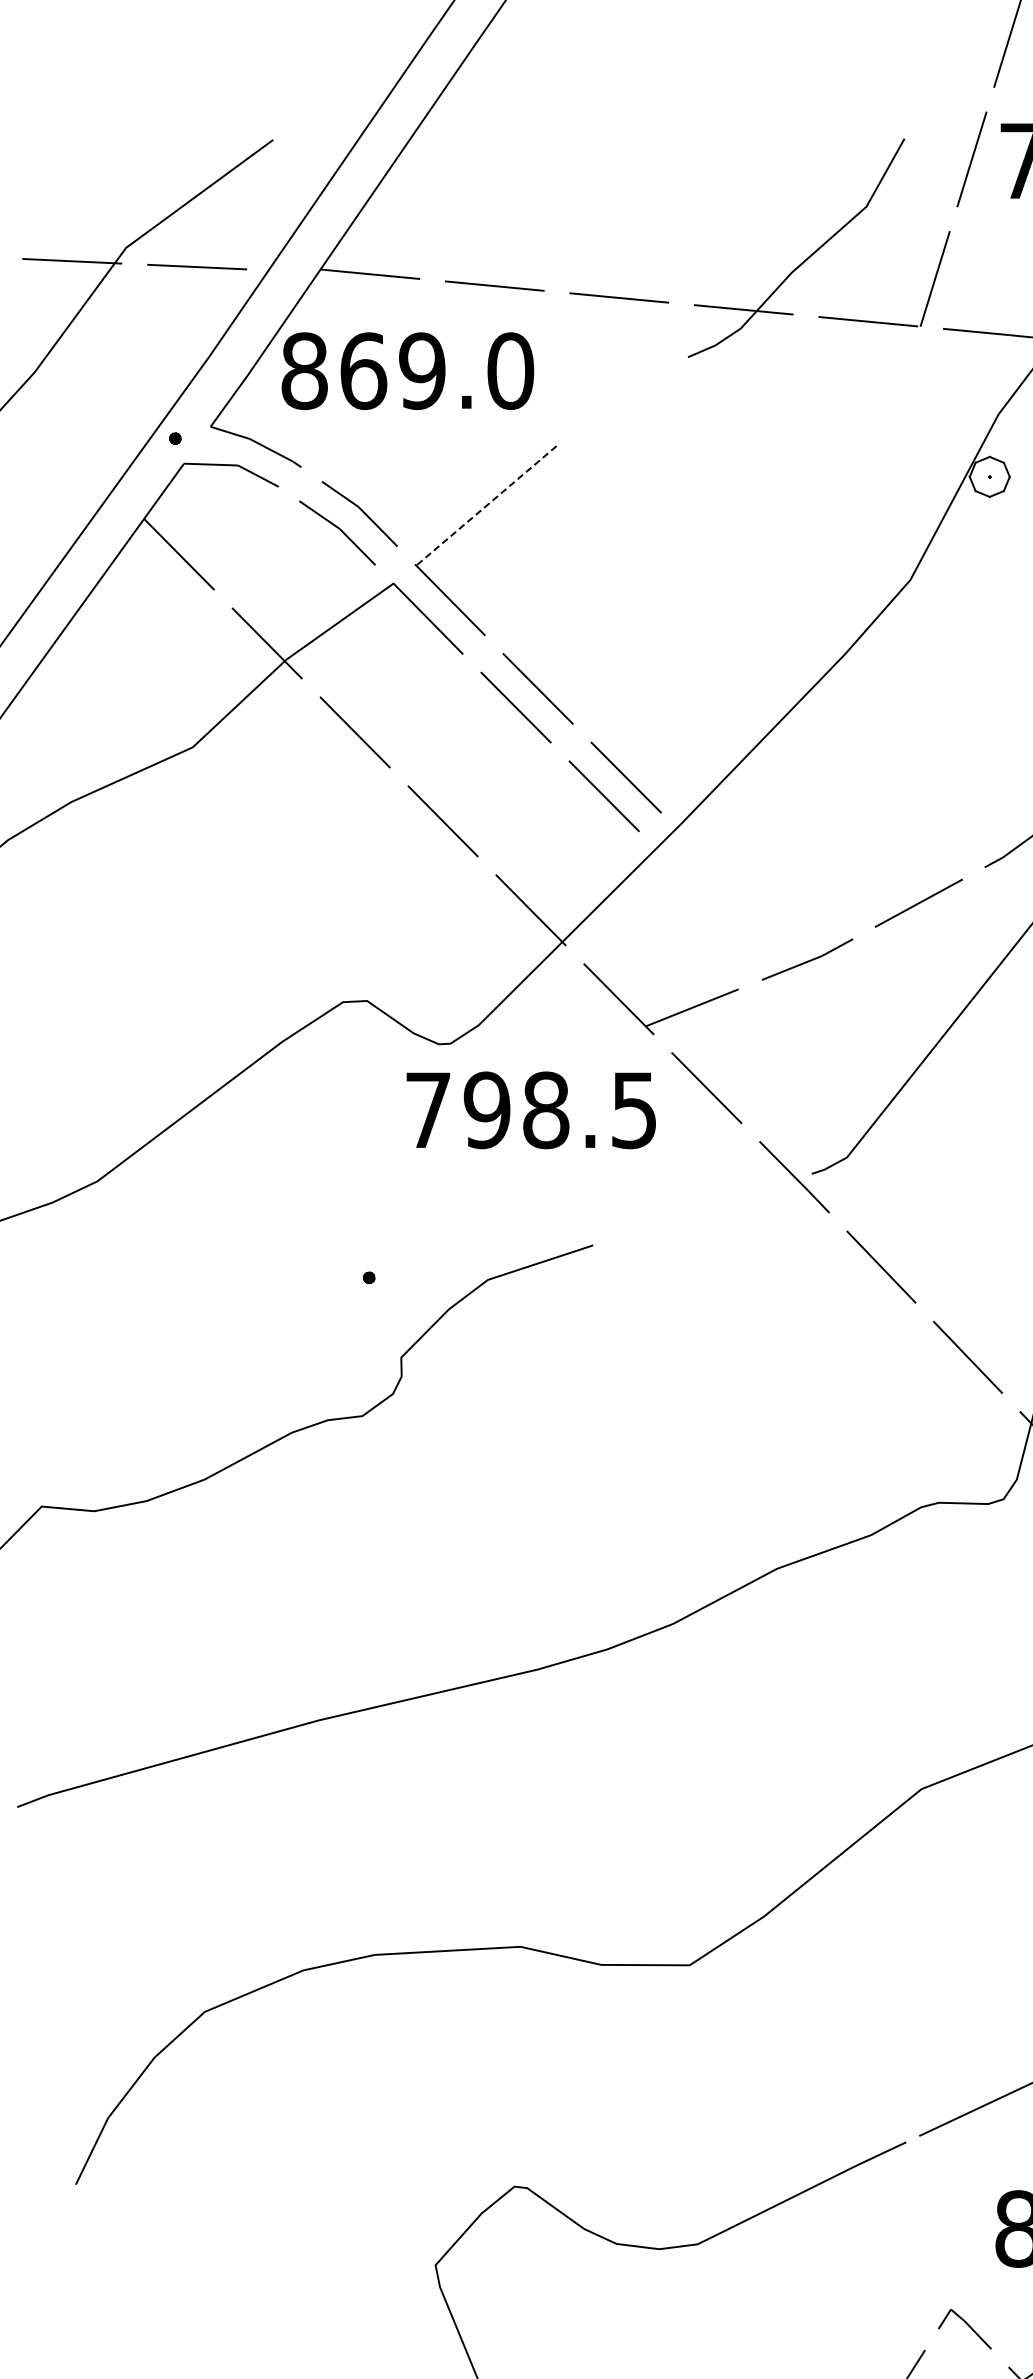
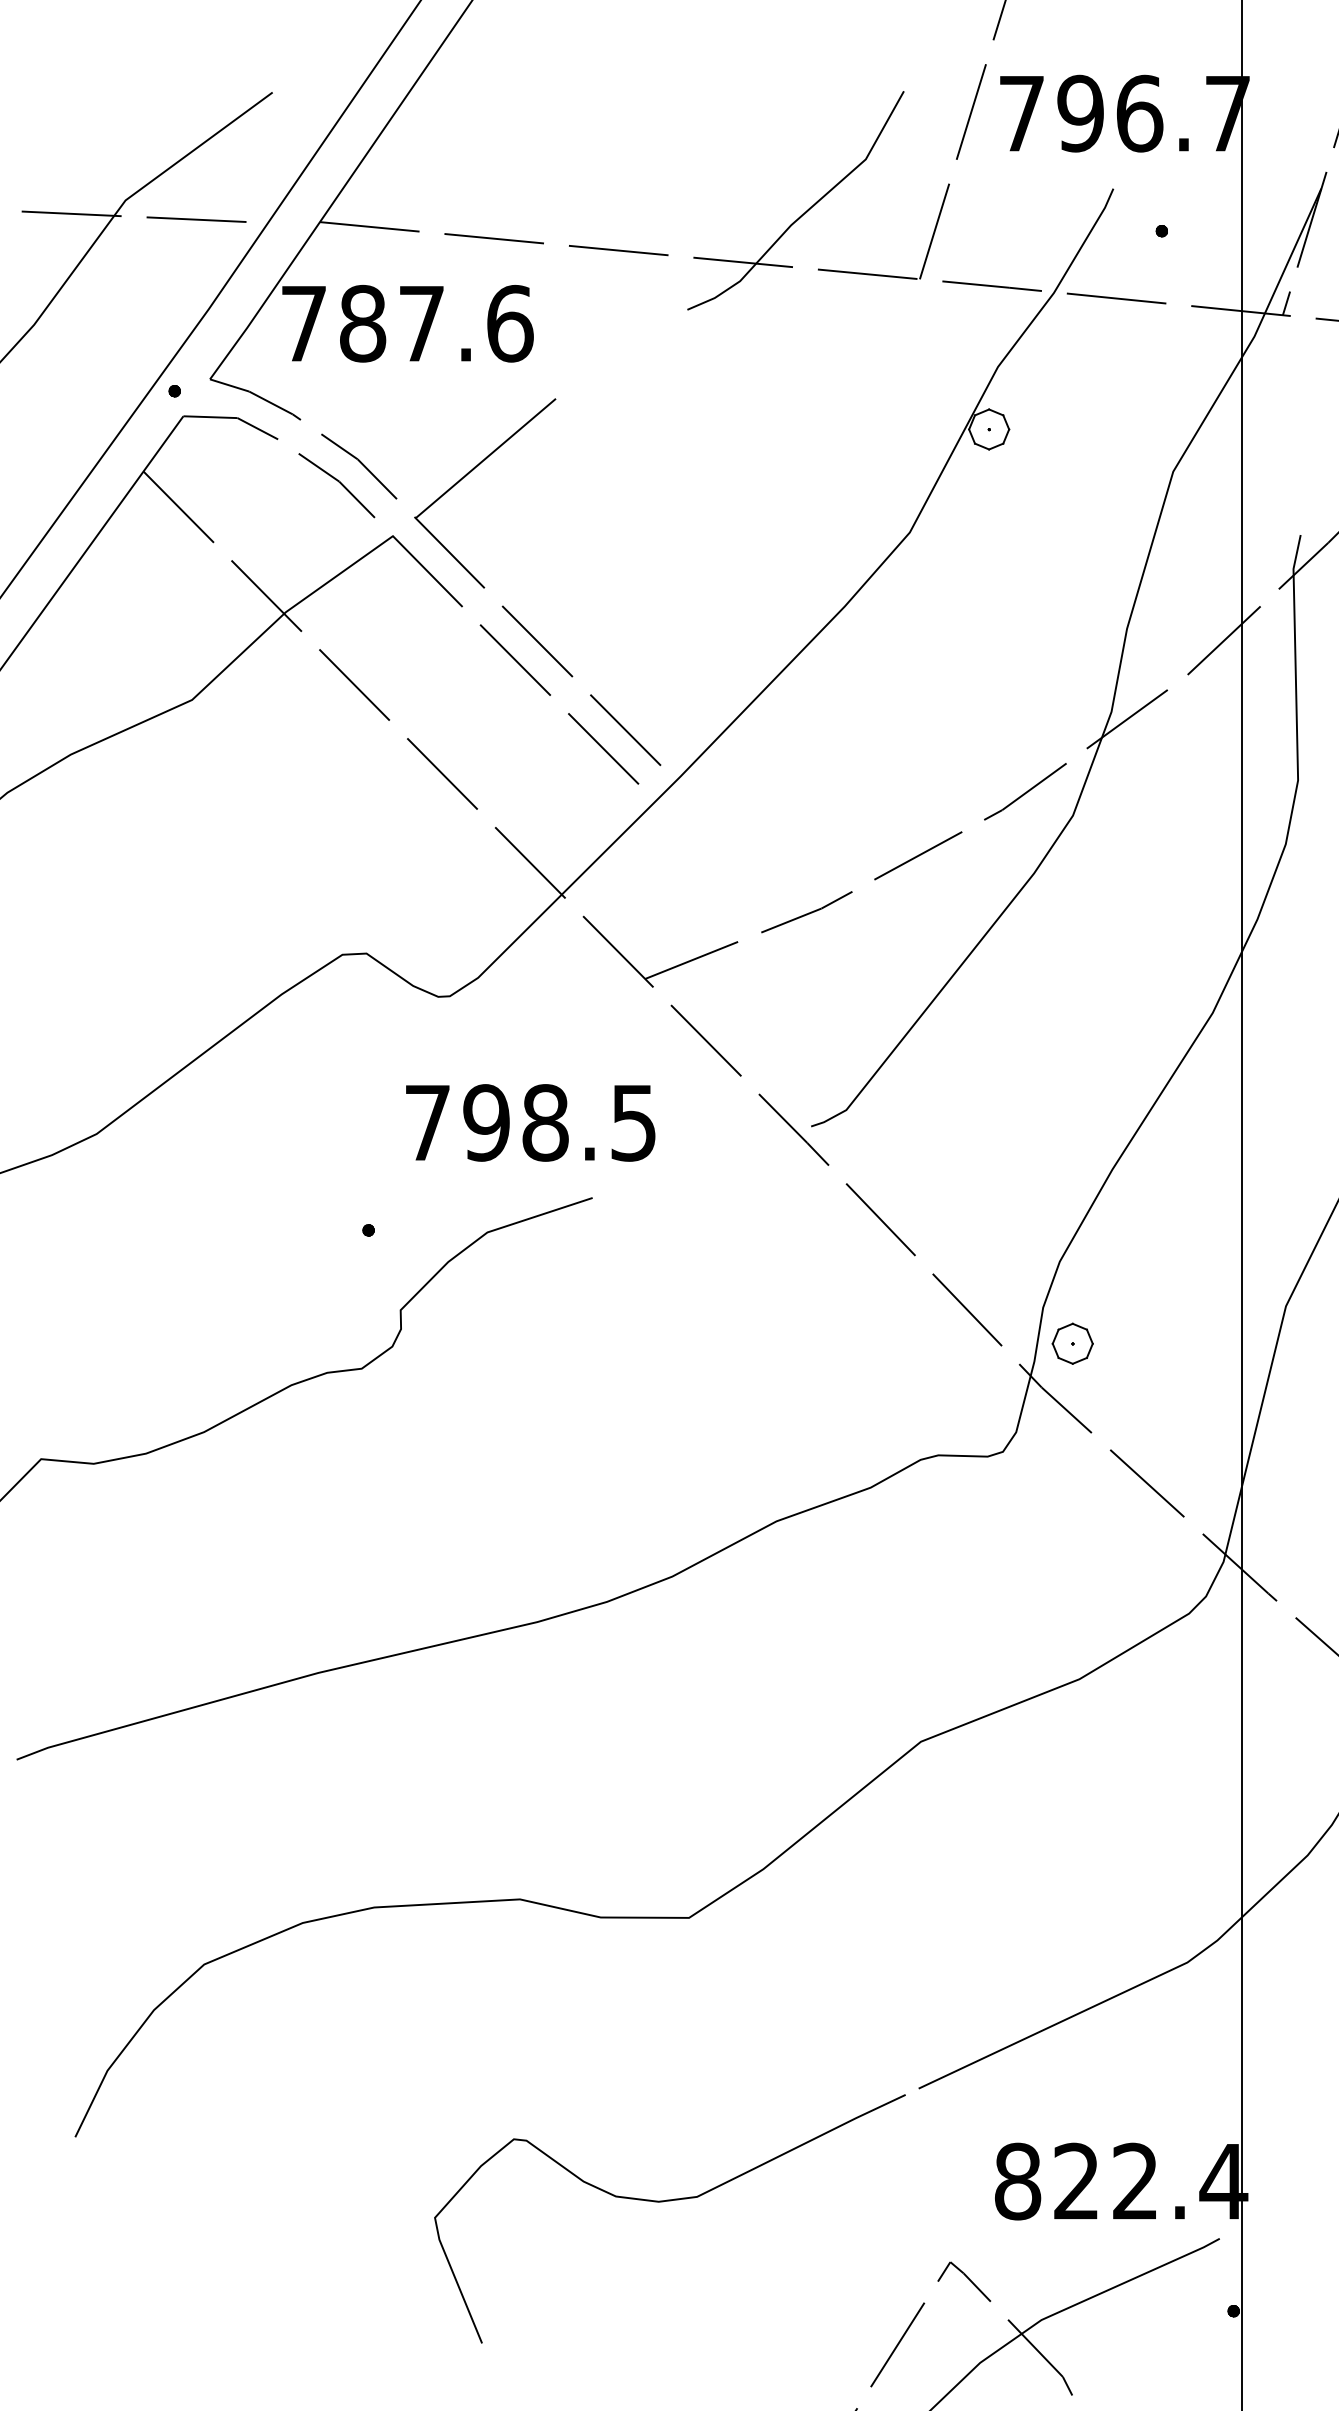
text: (408, 370) -> (407, 323), 869.0 -> 787.6
line: (486, 505) -> (485, 458), dashed -> solid
text: (531, 1109) -> (530, 1122), moved

